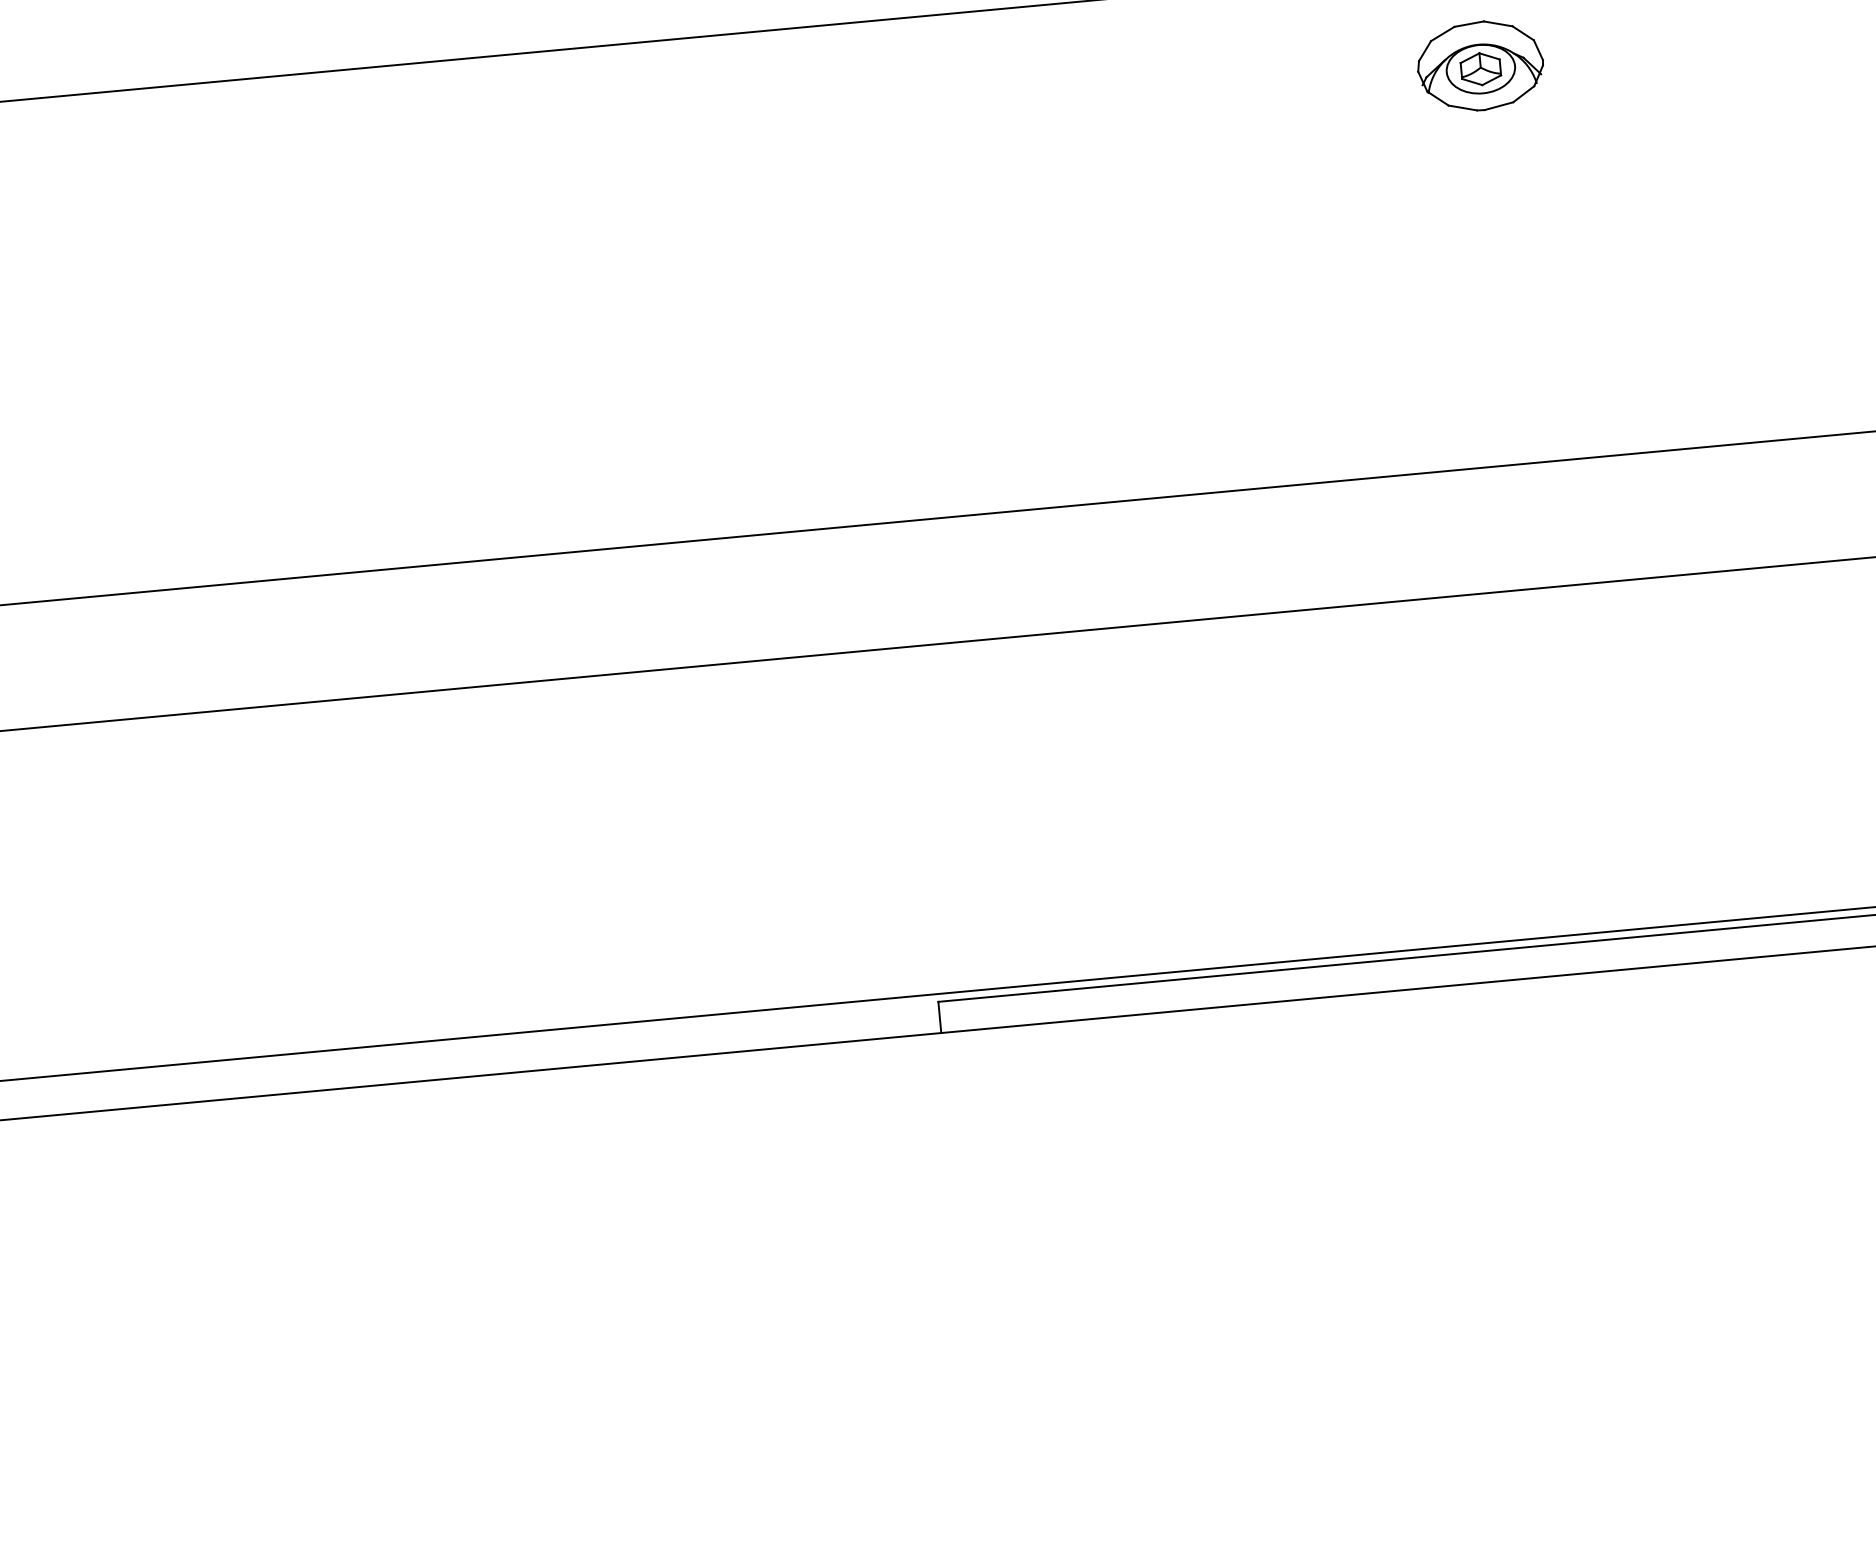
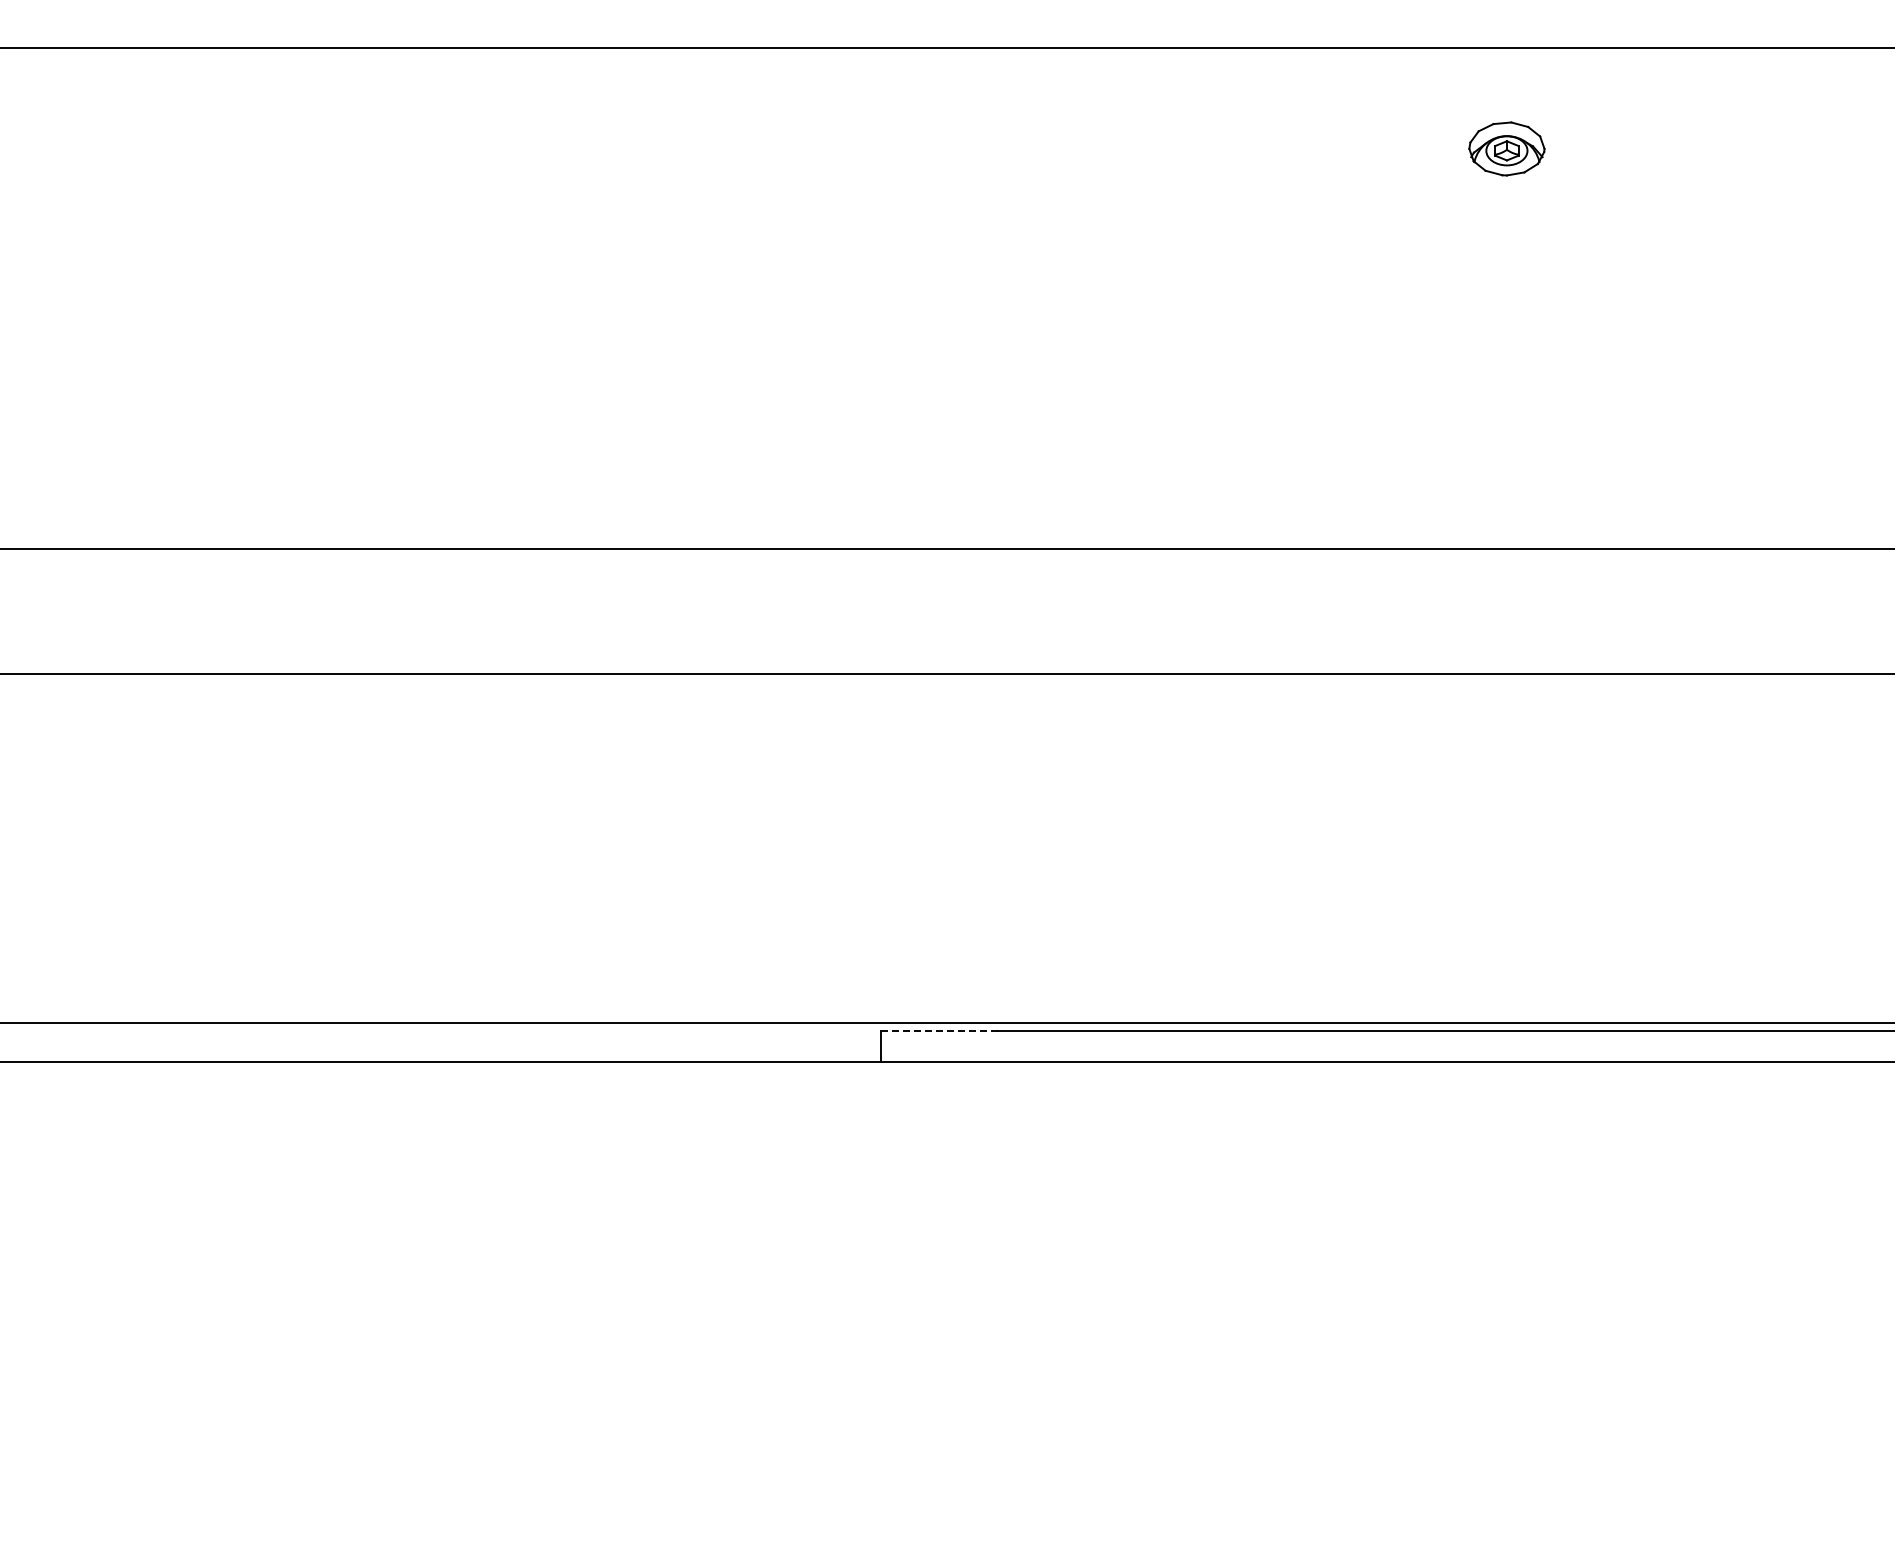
part: (1480, 65) -> (1506, 148), size x0.6
line: (997, 996) -> (939, 1030), solid -> dashed

